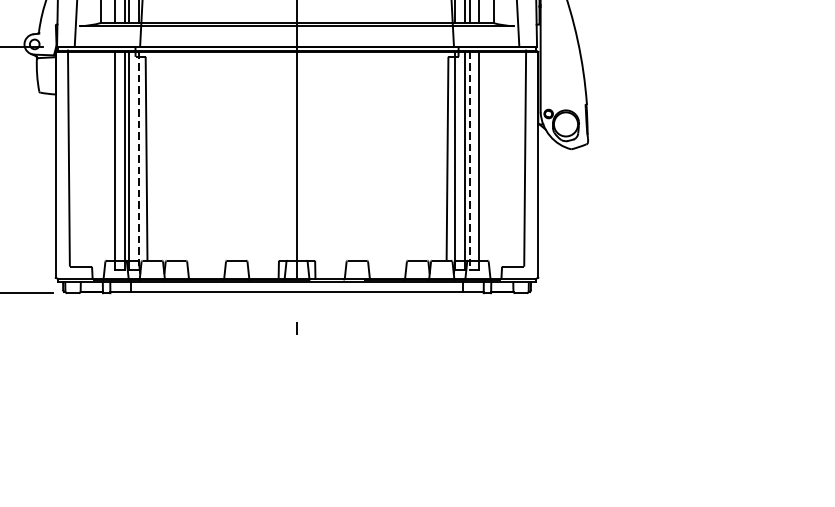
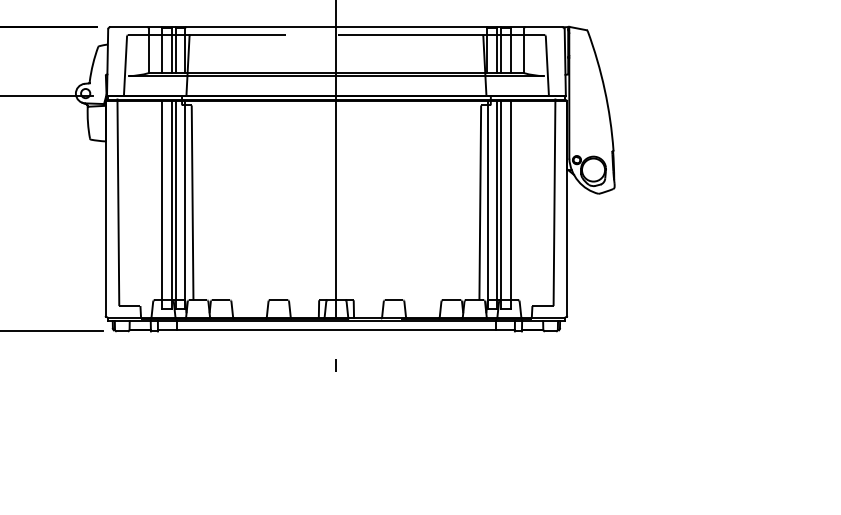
line: (139, 161) -> (185, 205), dashed -> solid
line: (469, 161) -> (501, 205), dashed -> solid

